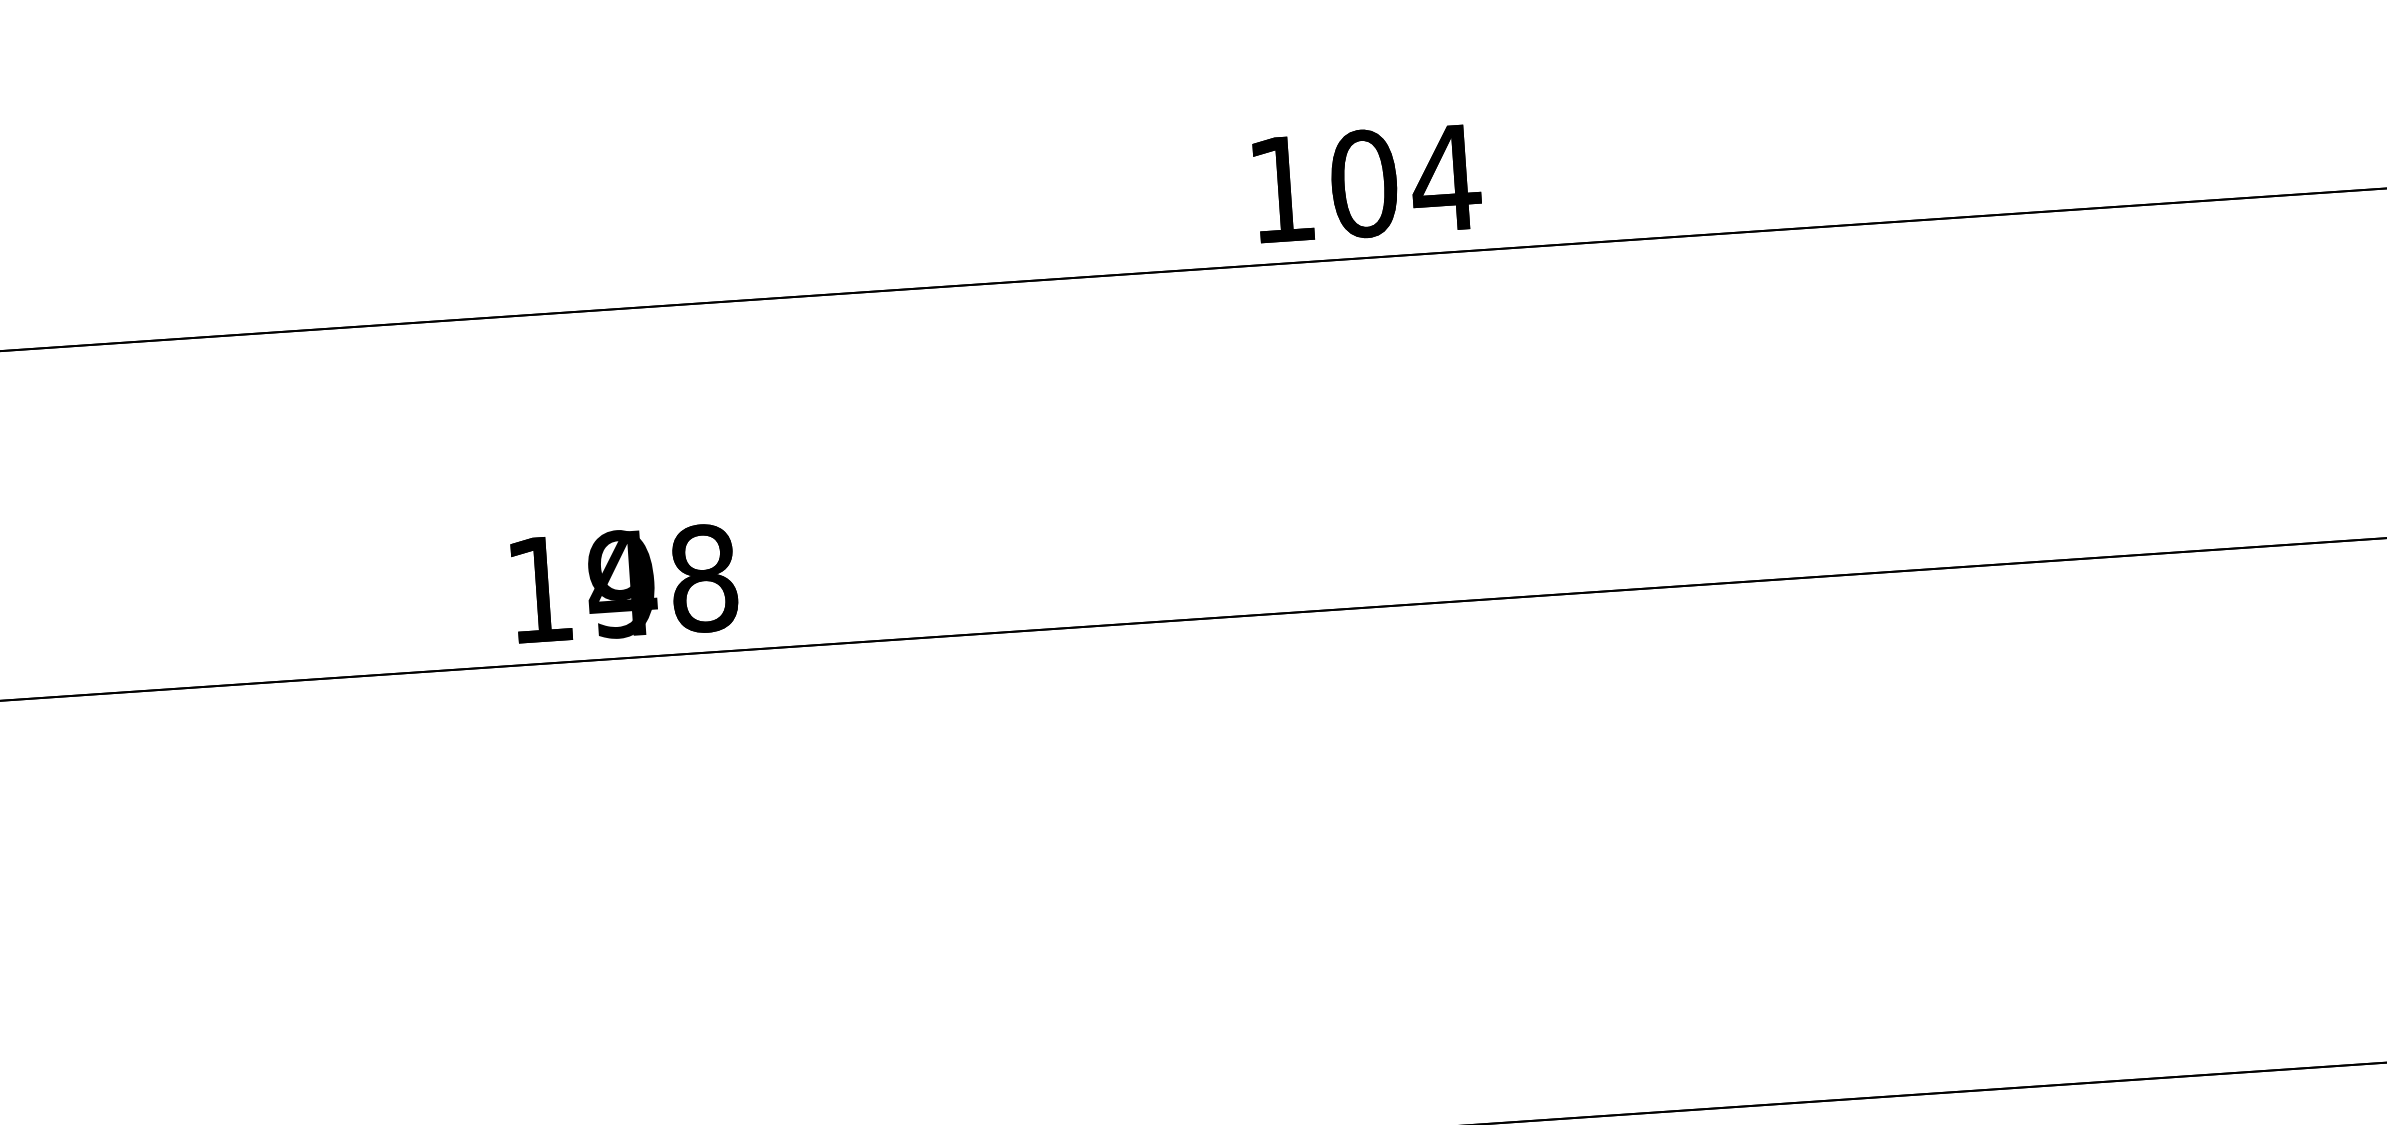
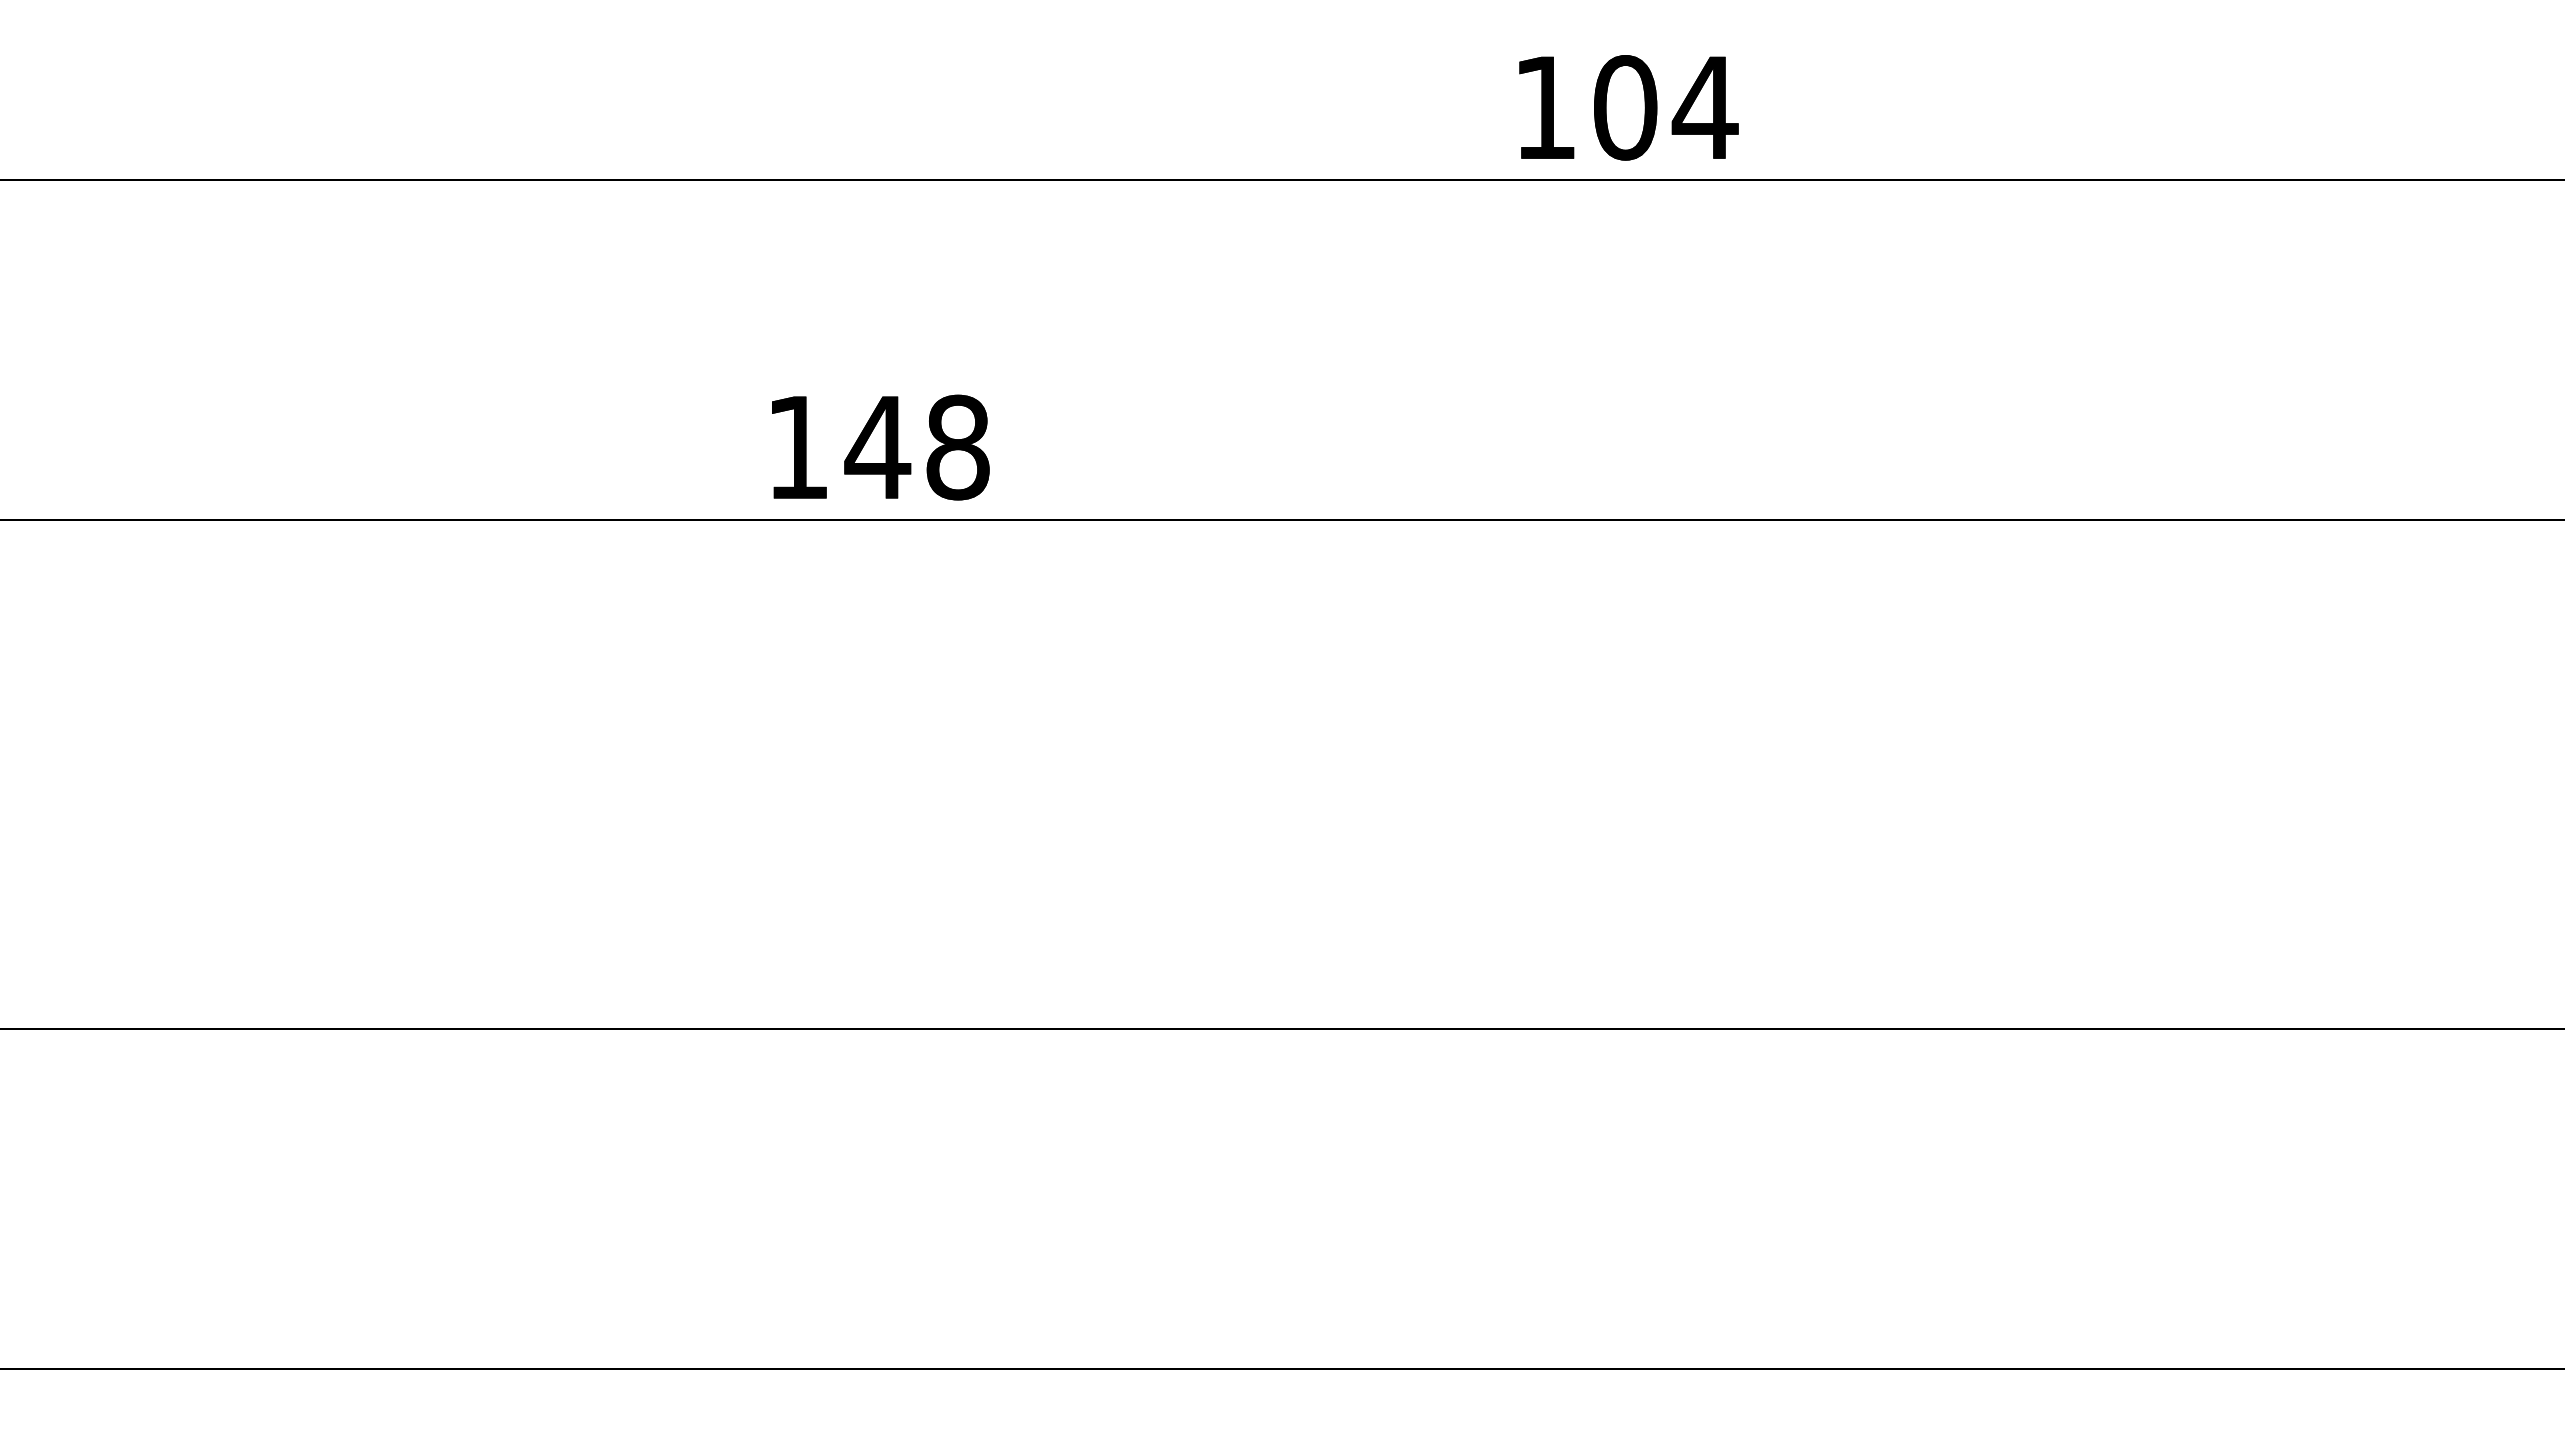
text: (621, 584) -> (877, 447), 198 -> 148

